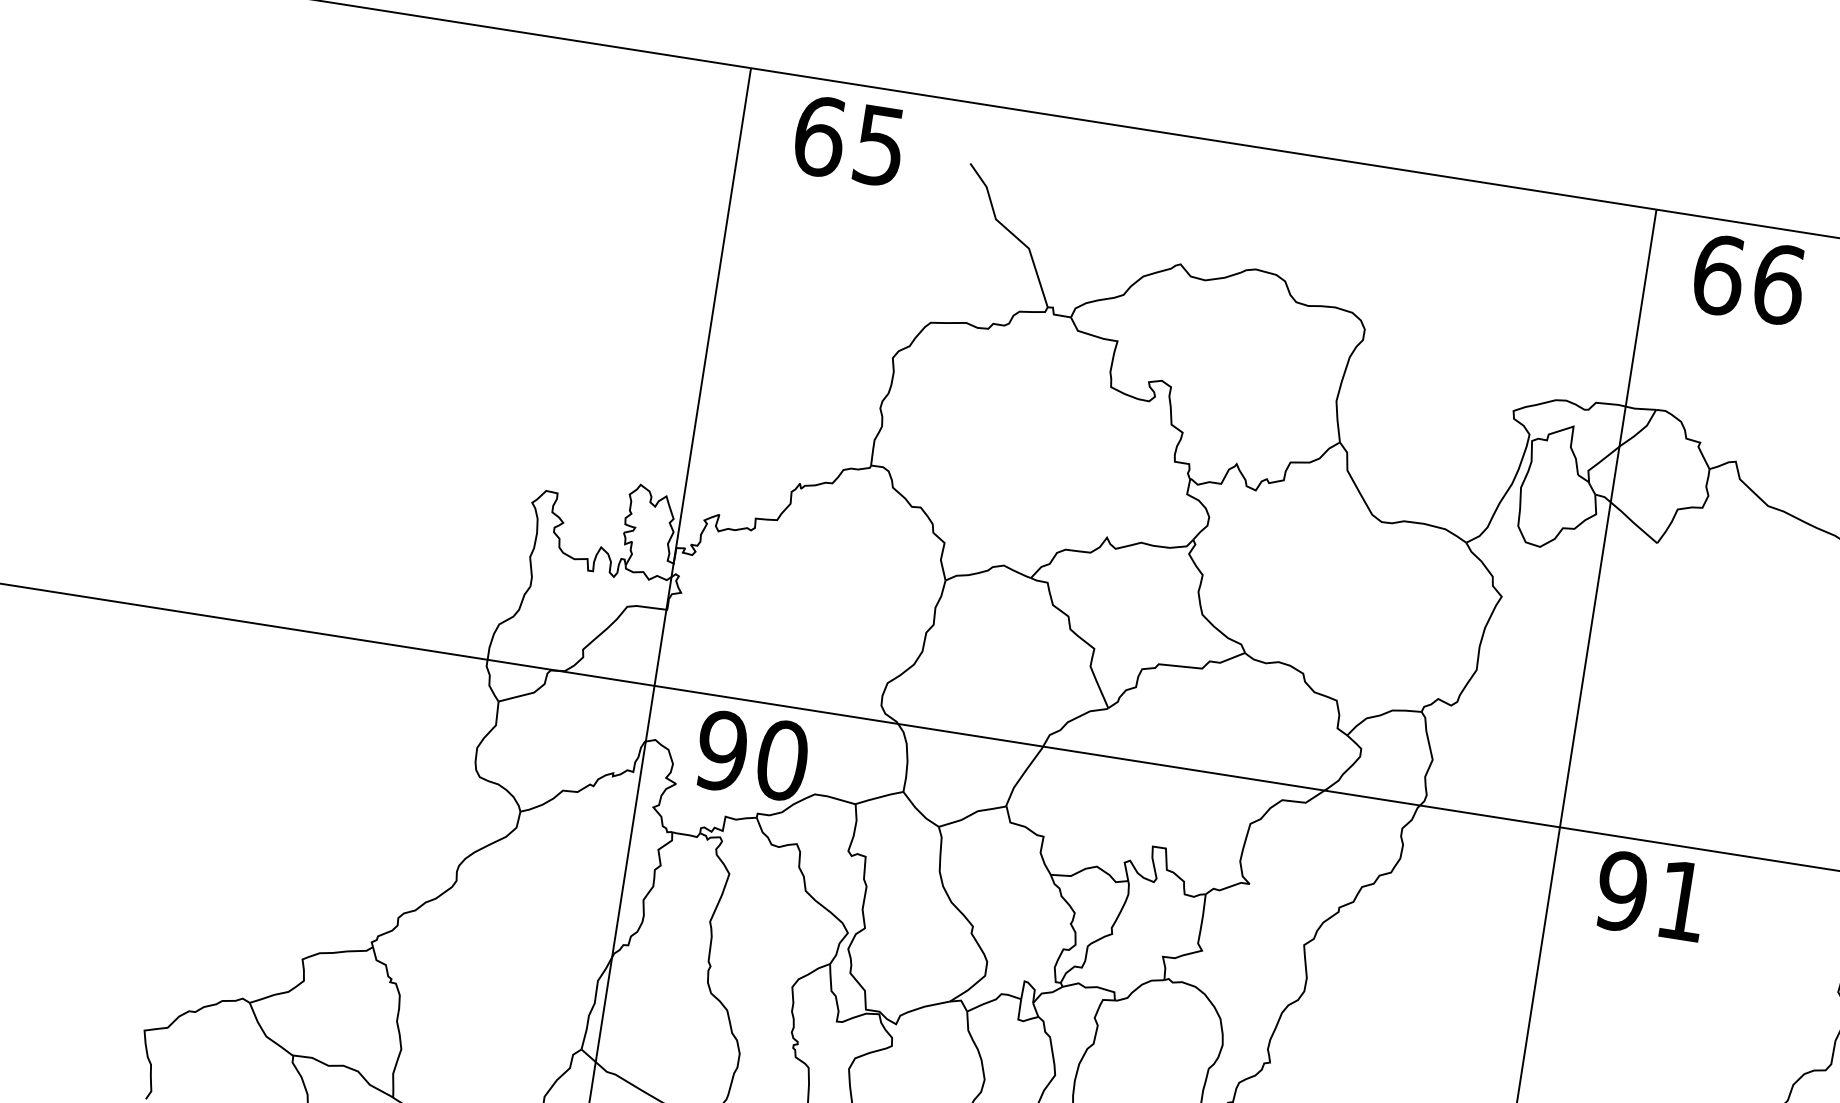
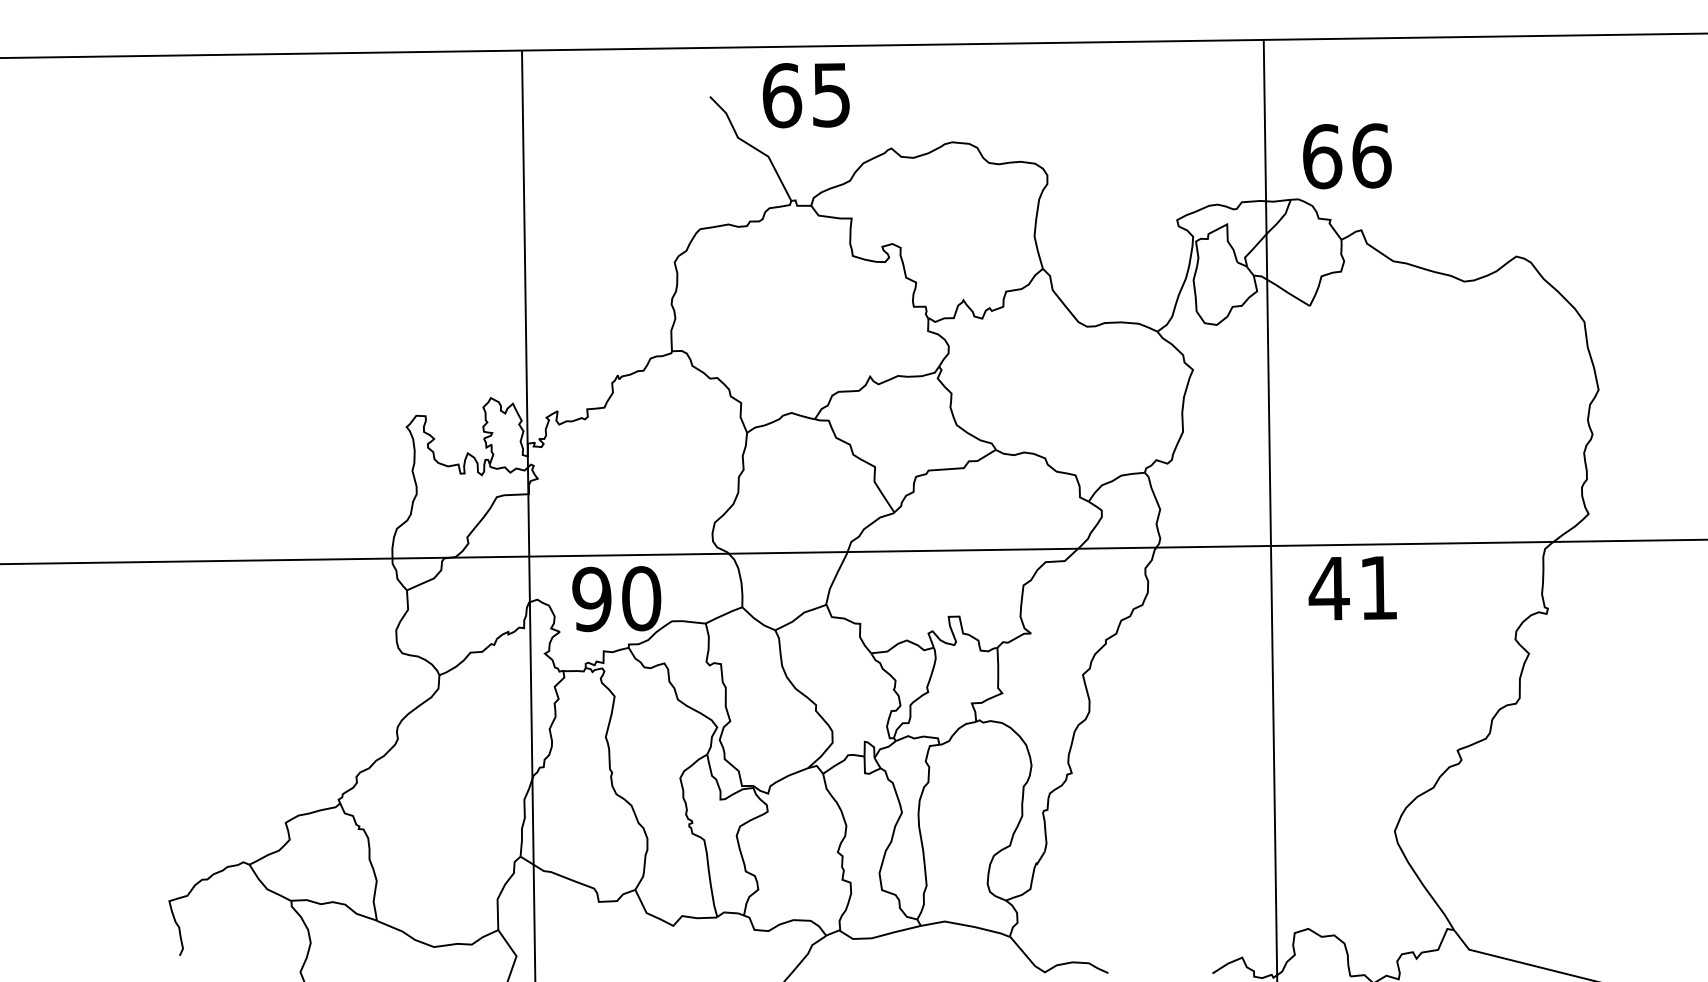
text: (849, 141) -> (806, 95), moved
text: (1749, 280) -> (1347, 156), moved
text: (1621, 891) -> (1328, 588), 91 -> 41

